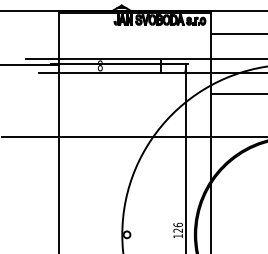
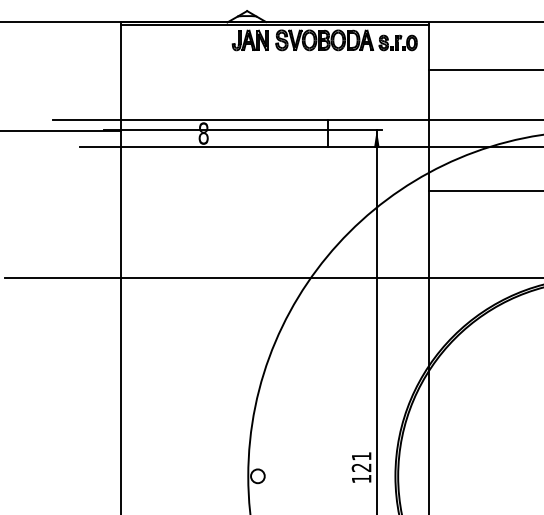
text: (177, 224) -> (360, 455), 126 -> 121

